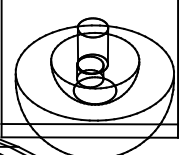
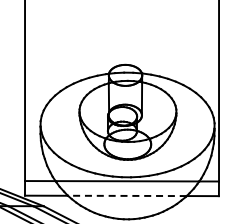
line: (93, 137) -> (126, 195), solid -> dashed

